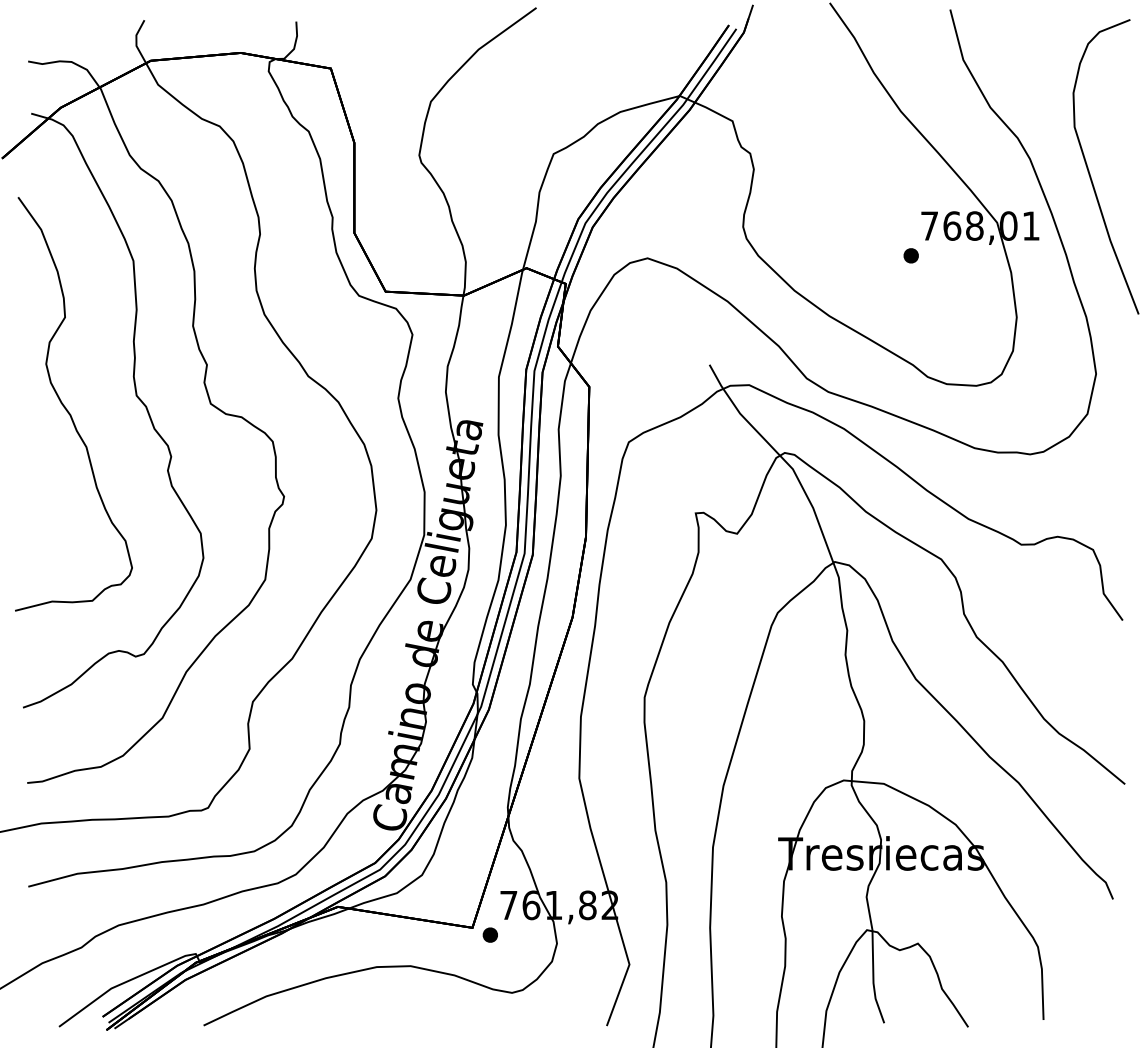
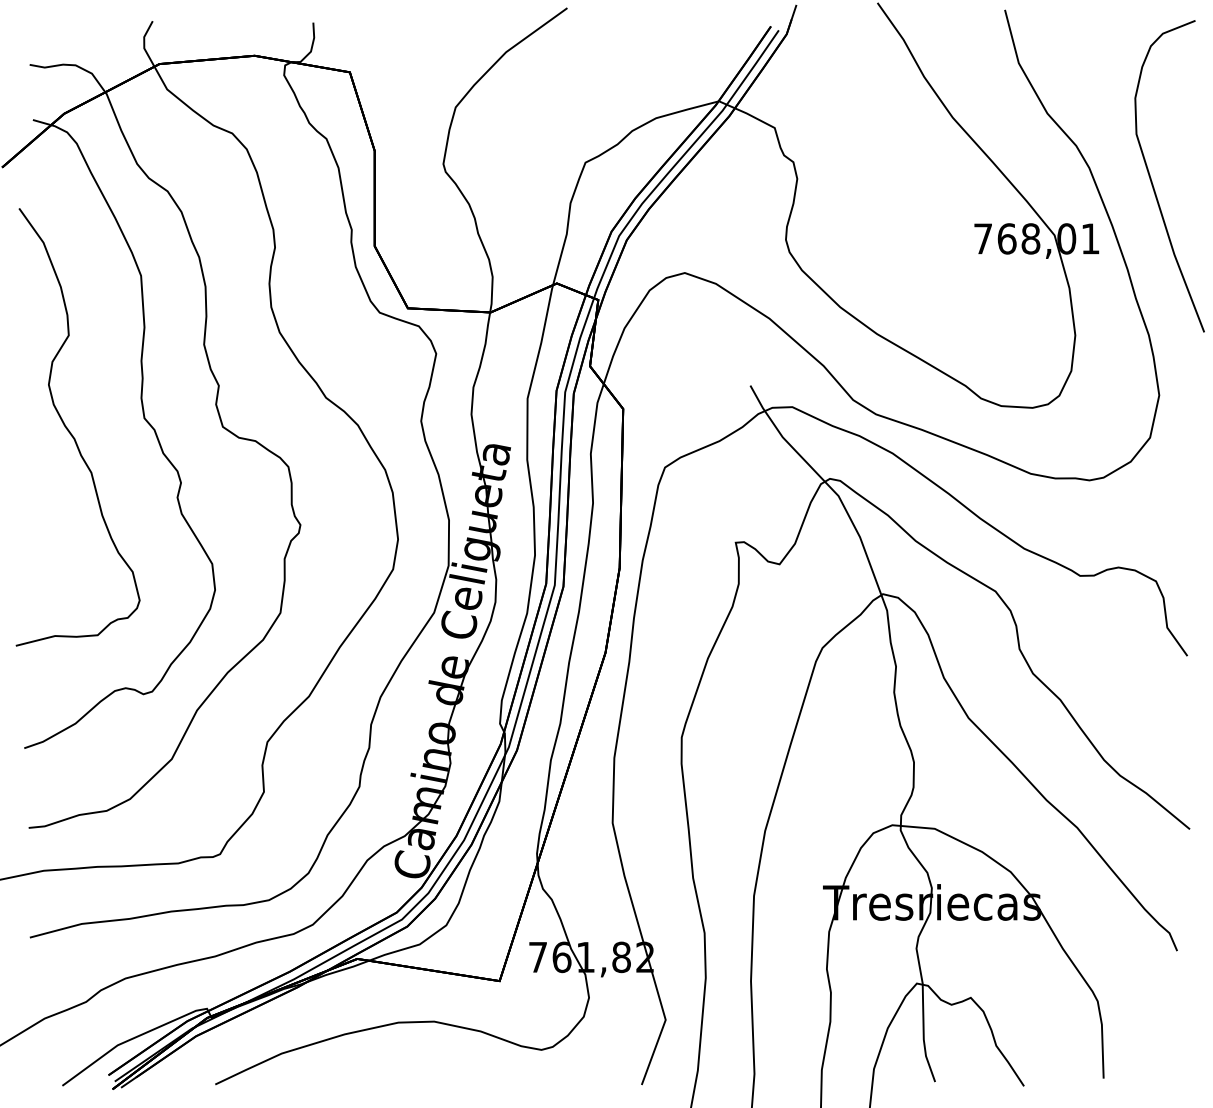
part: (911, 255) -> (963, 270), removed
part: (490, 934) -> (518, 988), removed

